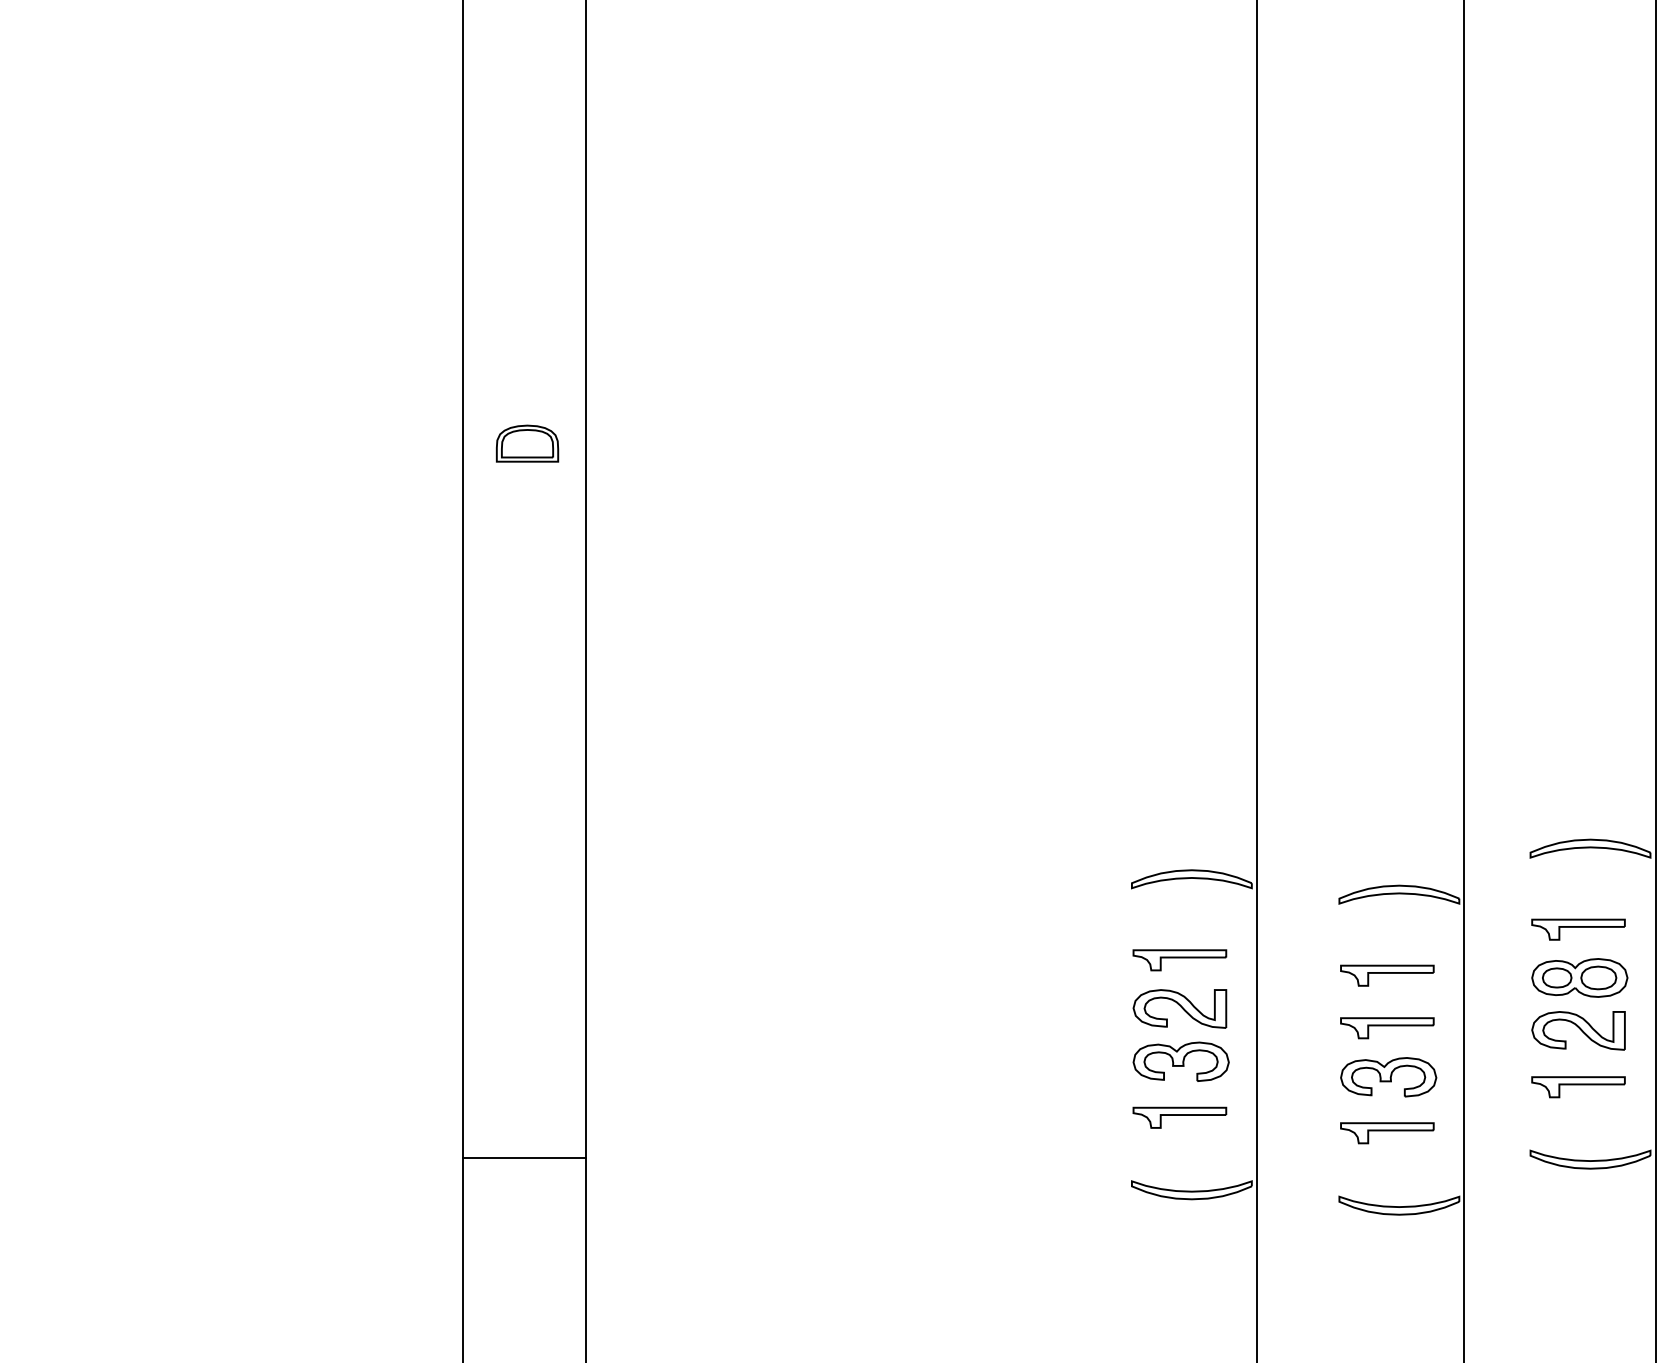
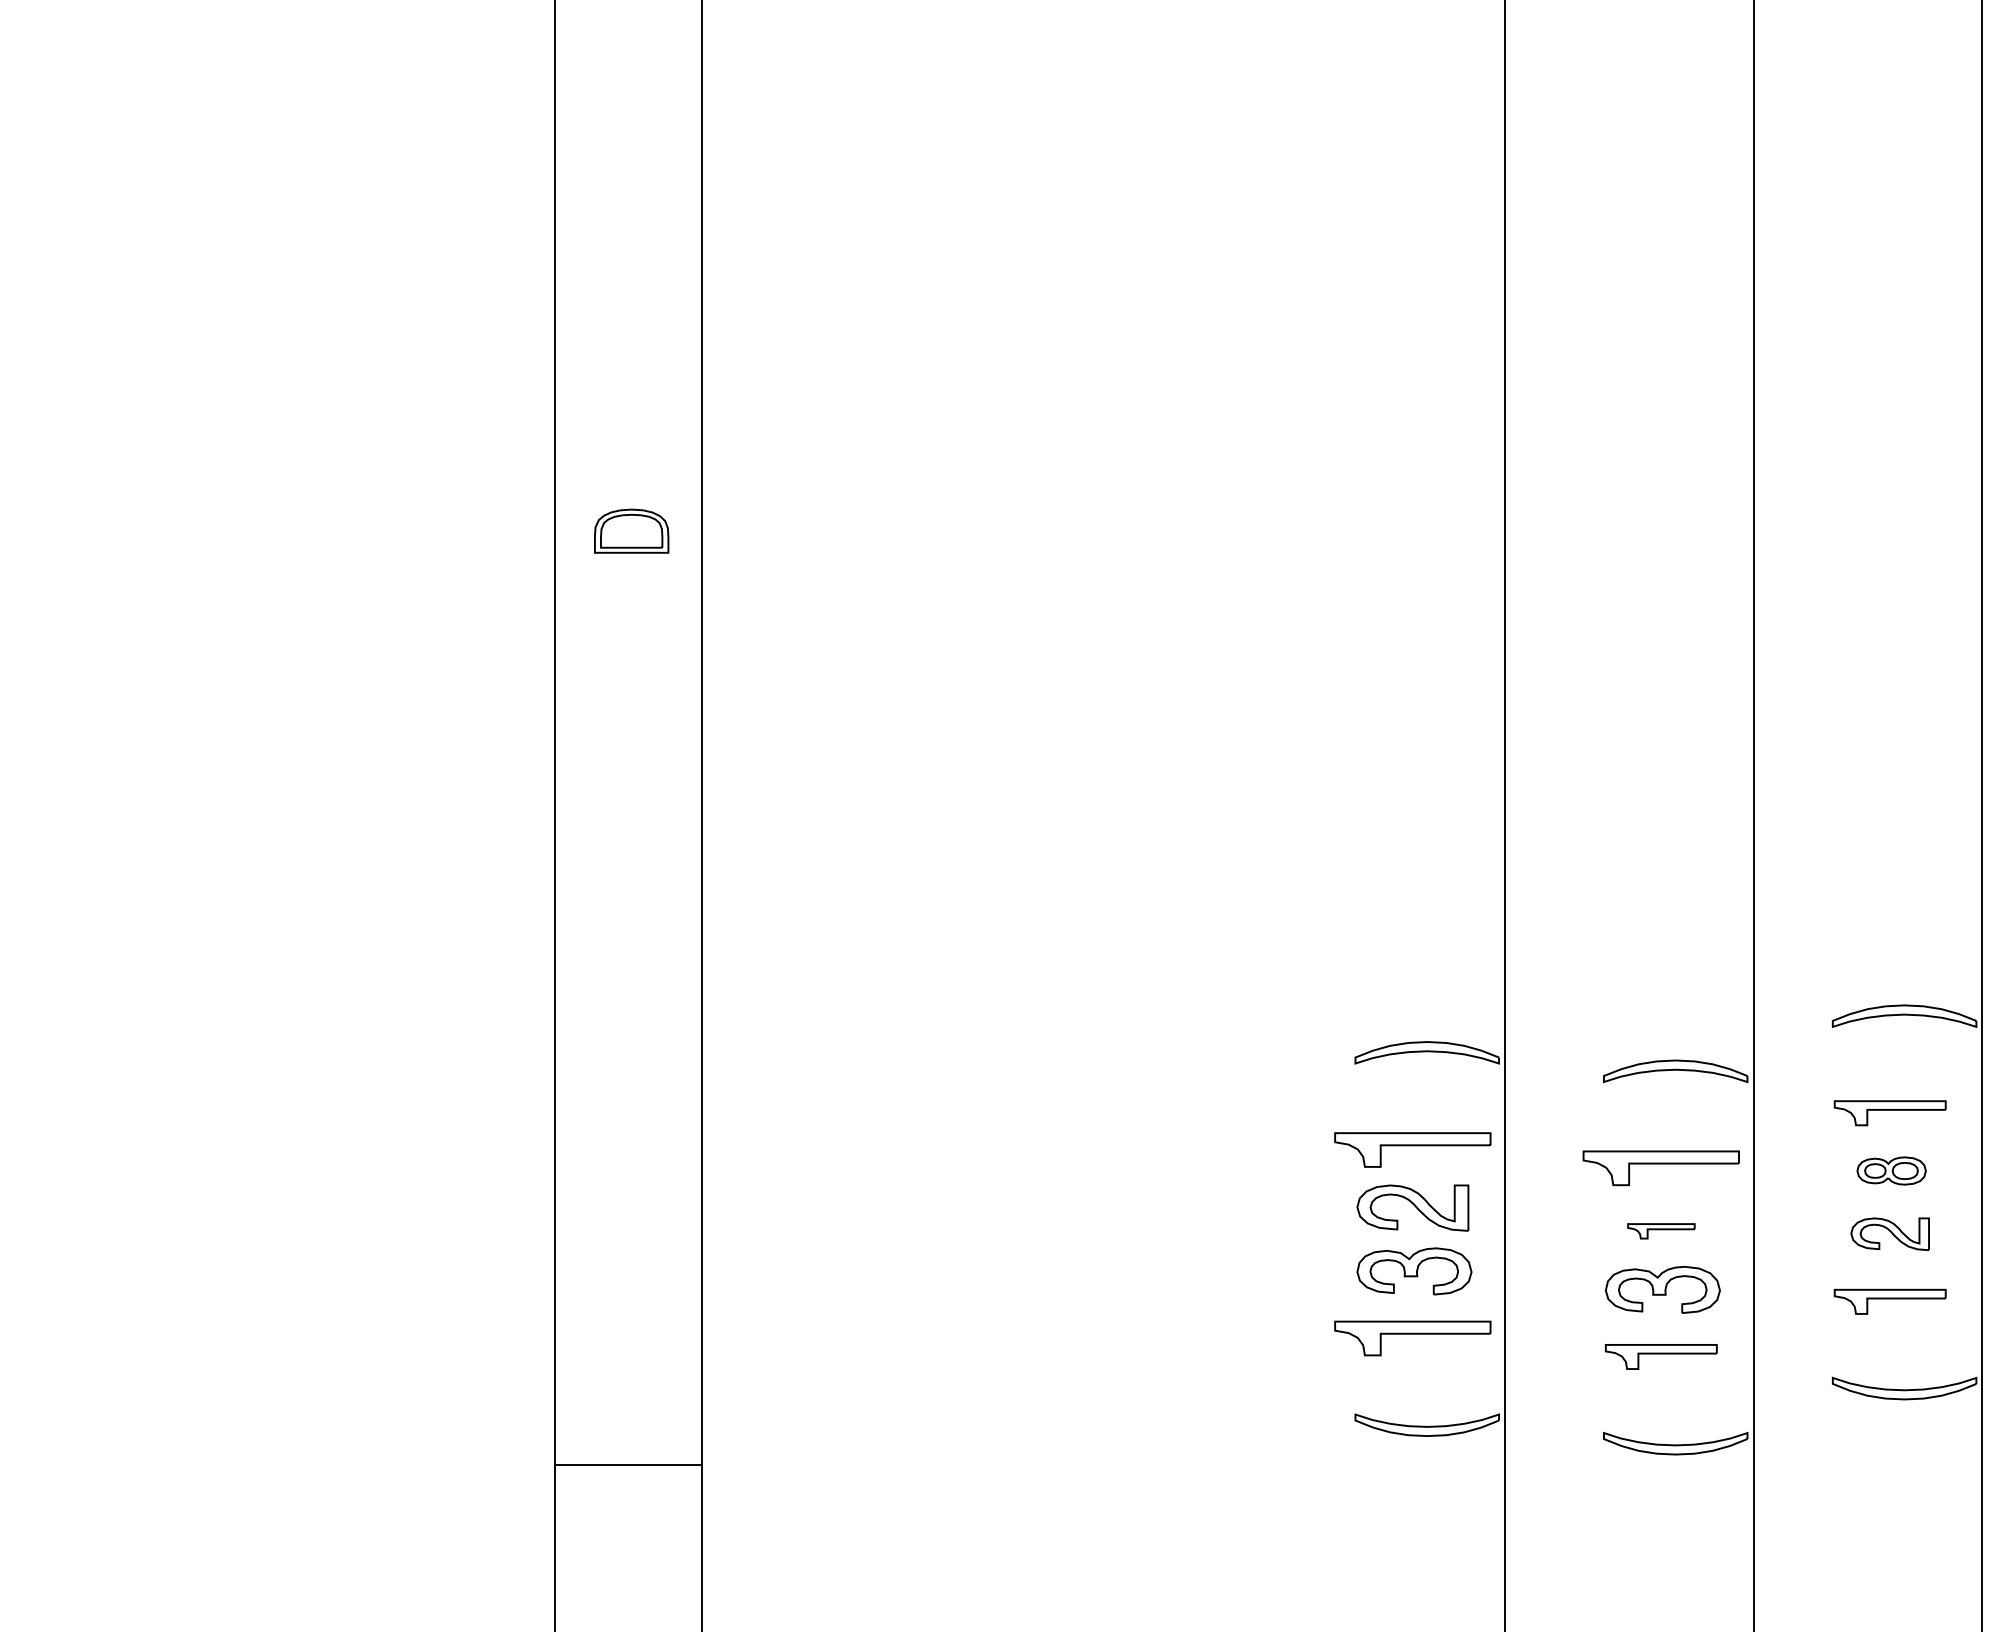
part: (1179, 960) -> (1412, 1149), size x1.4
part: (1387, 975) -> (1661, 1168), size x1.4
part: (1579, 977) -> (1891, 1170), size x0.6
part: (1387, 1028) -> (1661, 1231), size x0.6
part: (1577, 1030) -> (1889, 1233), size x0.7
part: (1179, 1117) -> (1412, 1338), size x1.4
line: (524, 1157) -> (627, 1465), moved

